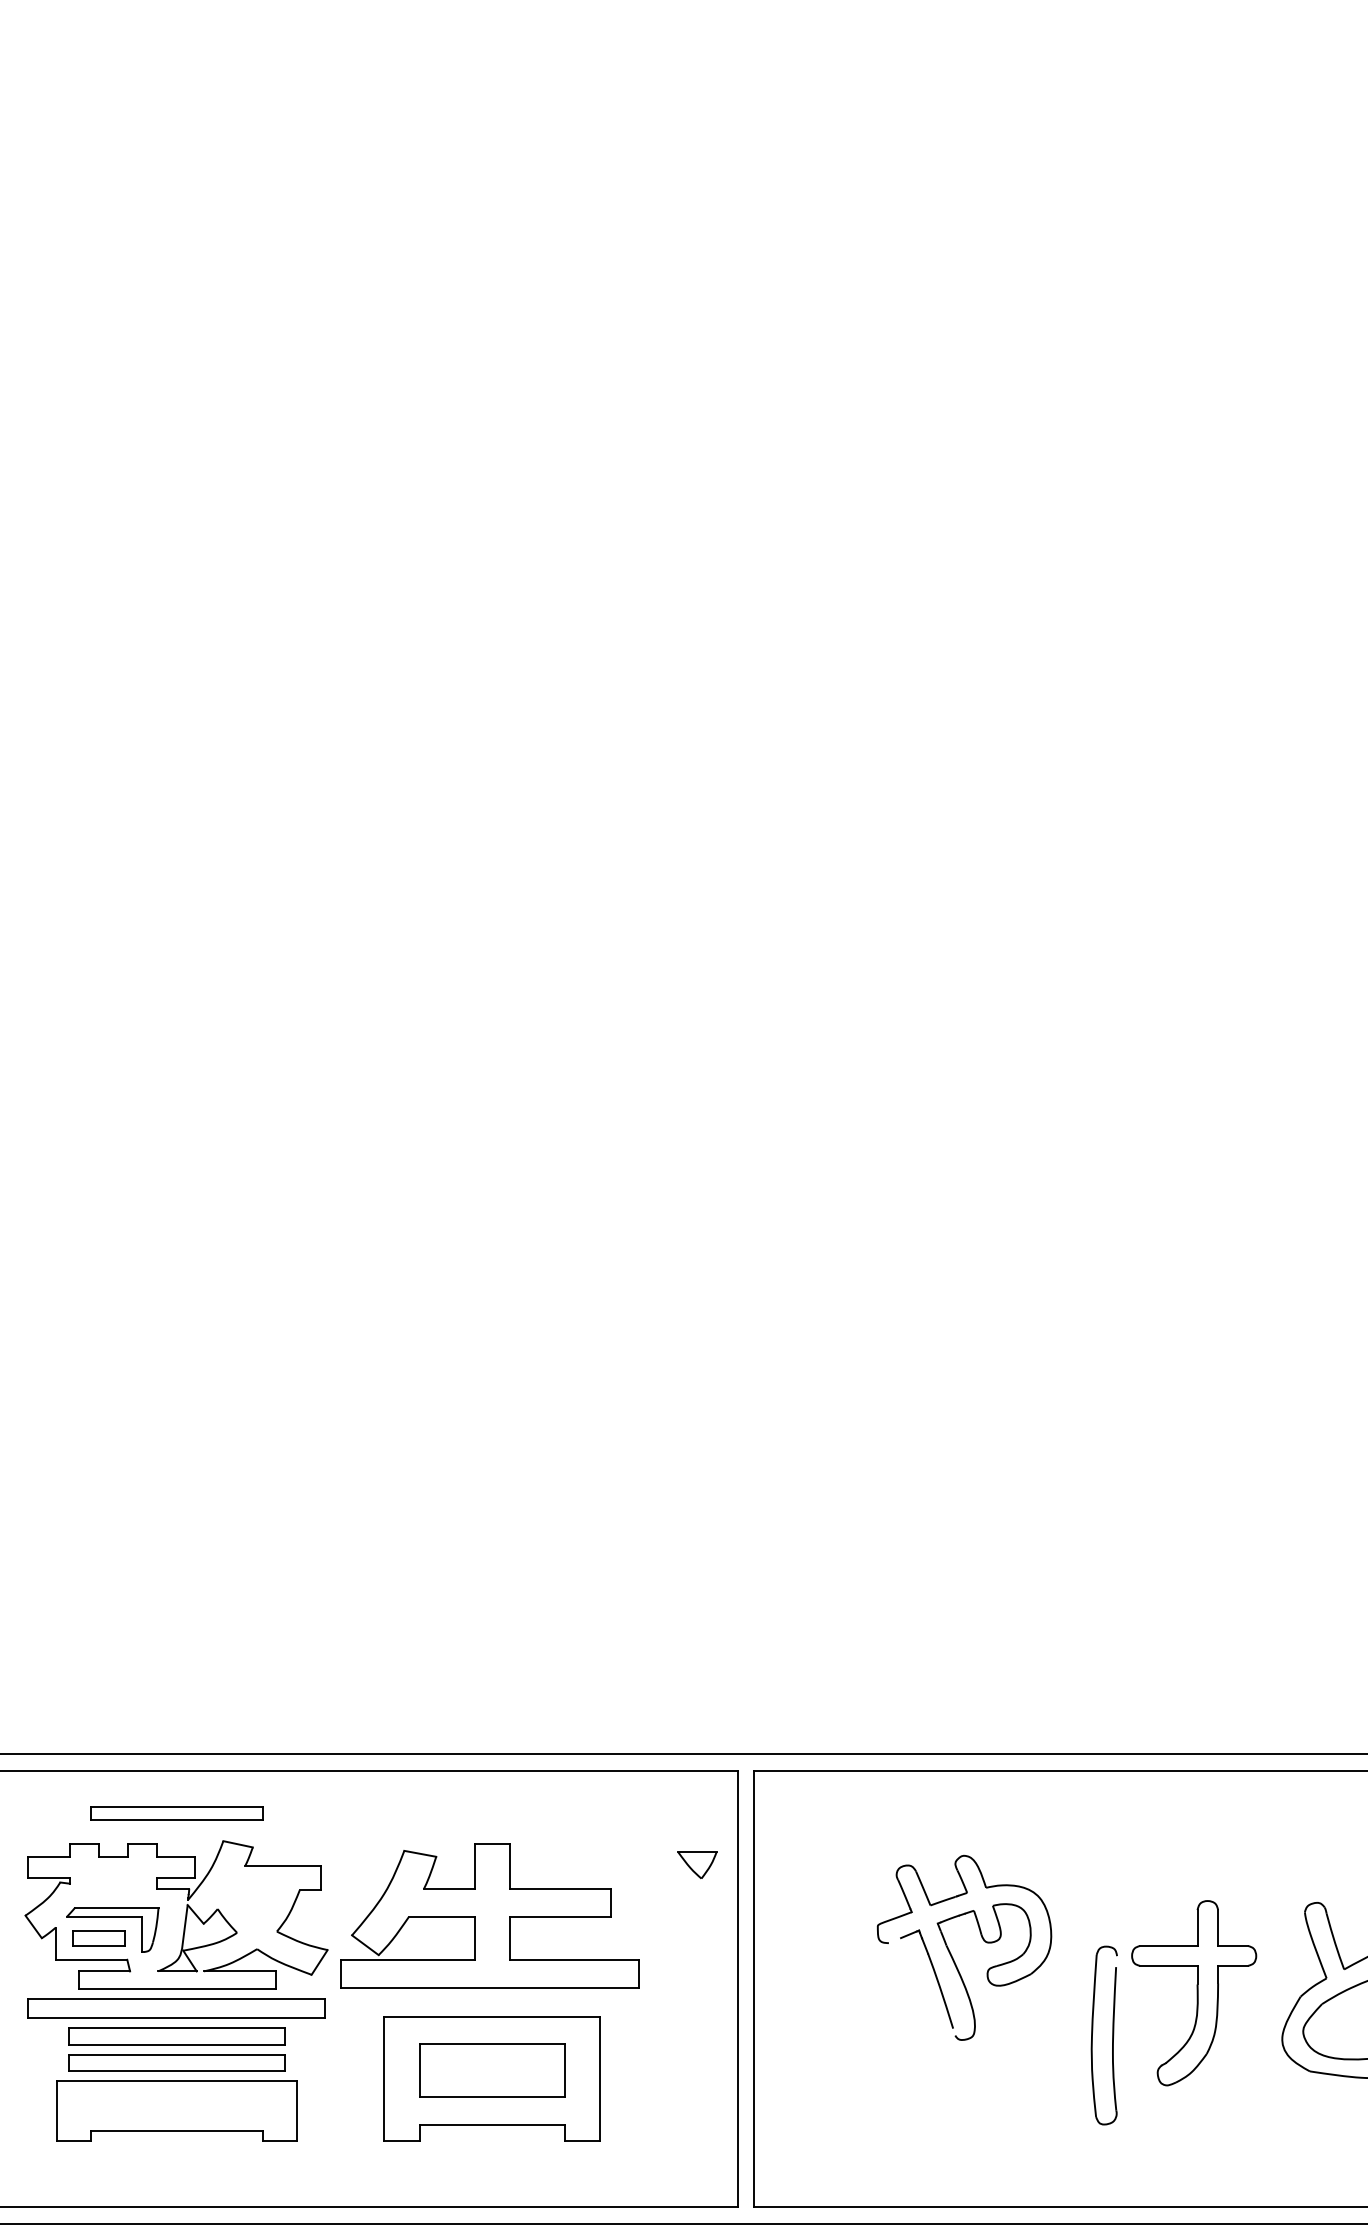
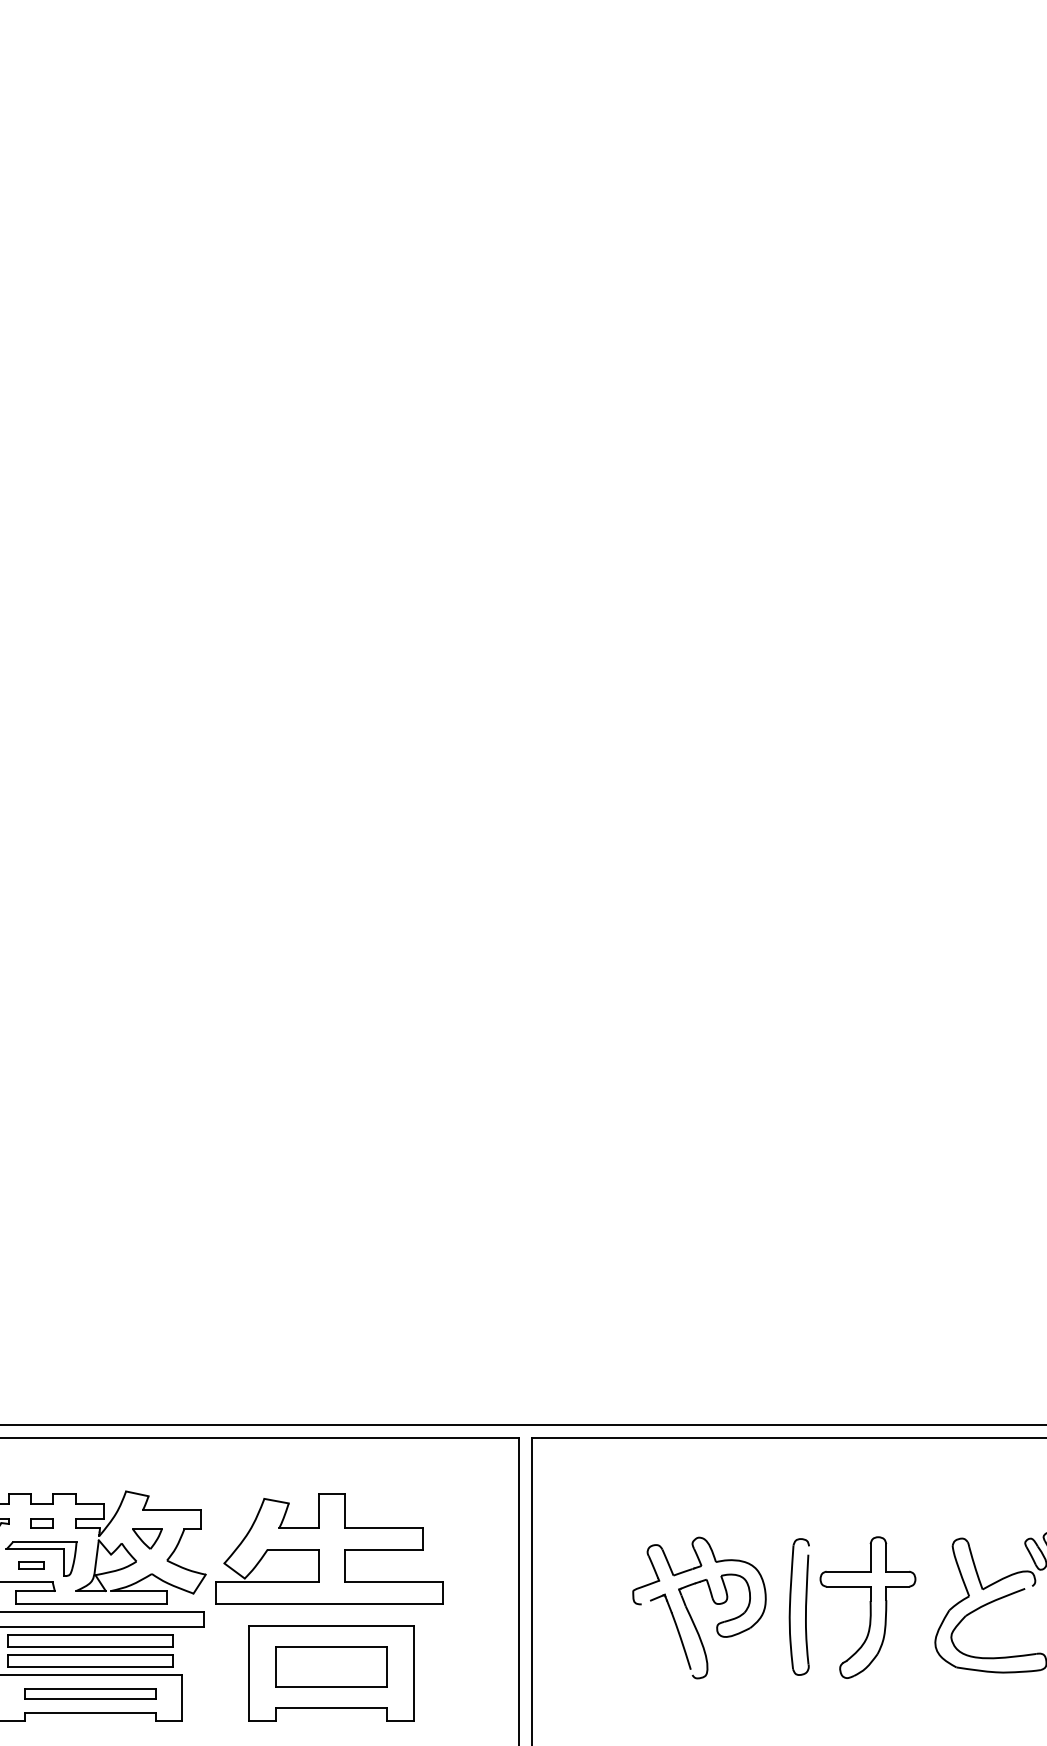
part: (176, 1813) -> (90, 1693), moved
part: (697, 1864) -> (147, 1538), moved
part: (112, 1883) -> (41, 1523), added
part: (99, 1938) -> (31, 1565), size x0.62
part: (951, 1952) -> (689, 1611), moved
part: (1112, 2034) -> (805, 1606), moved

